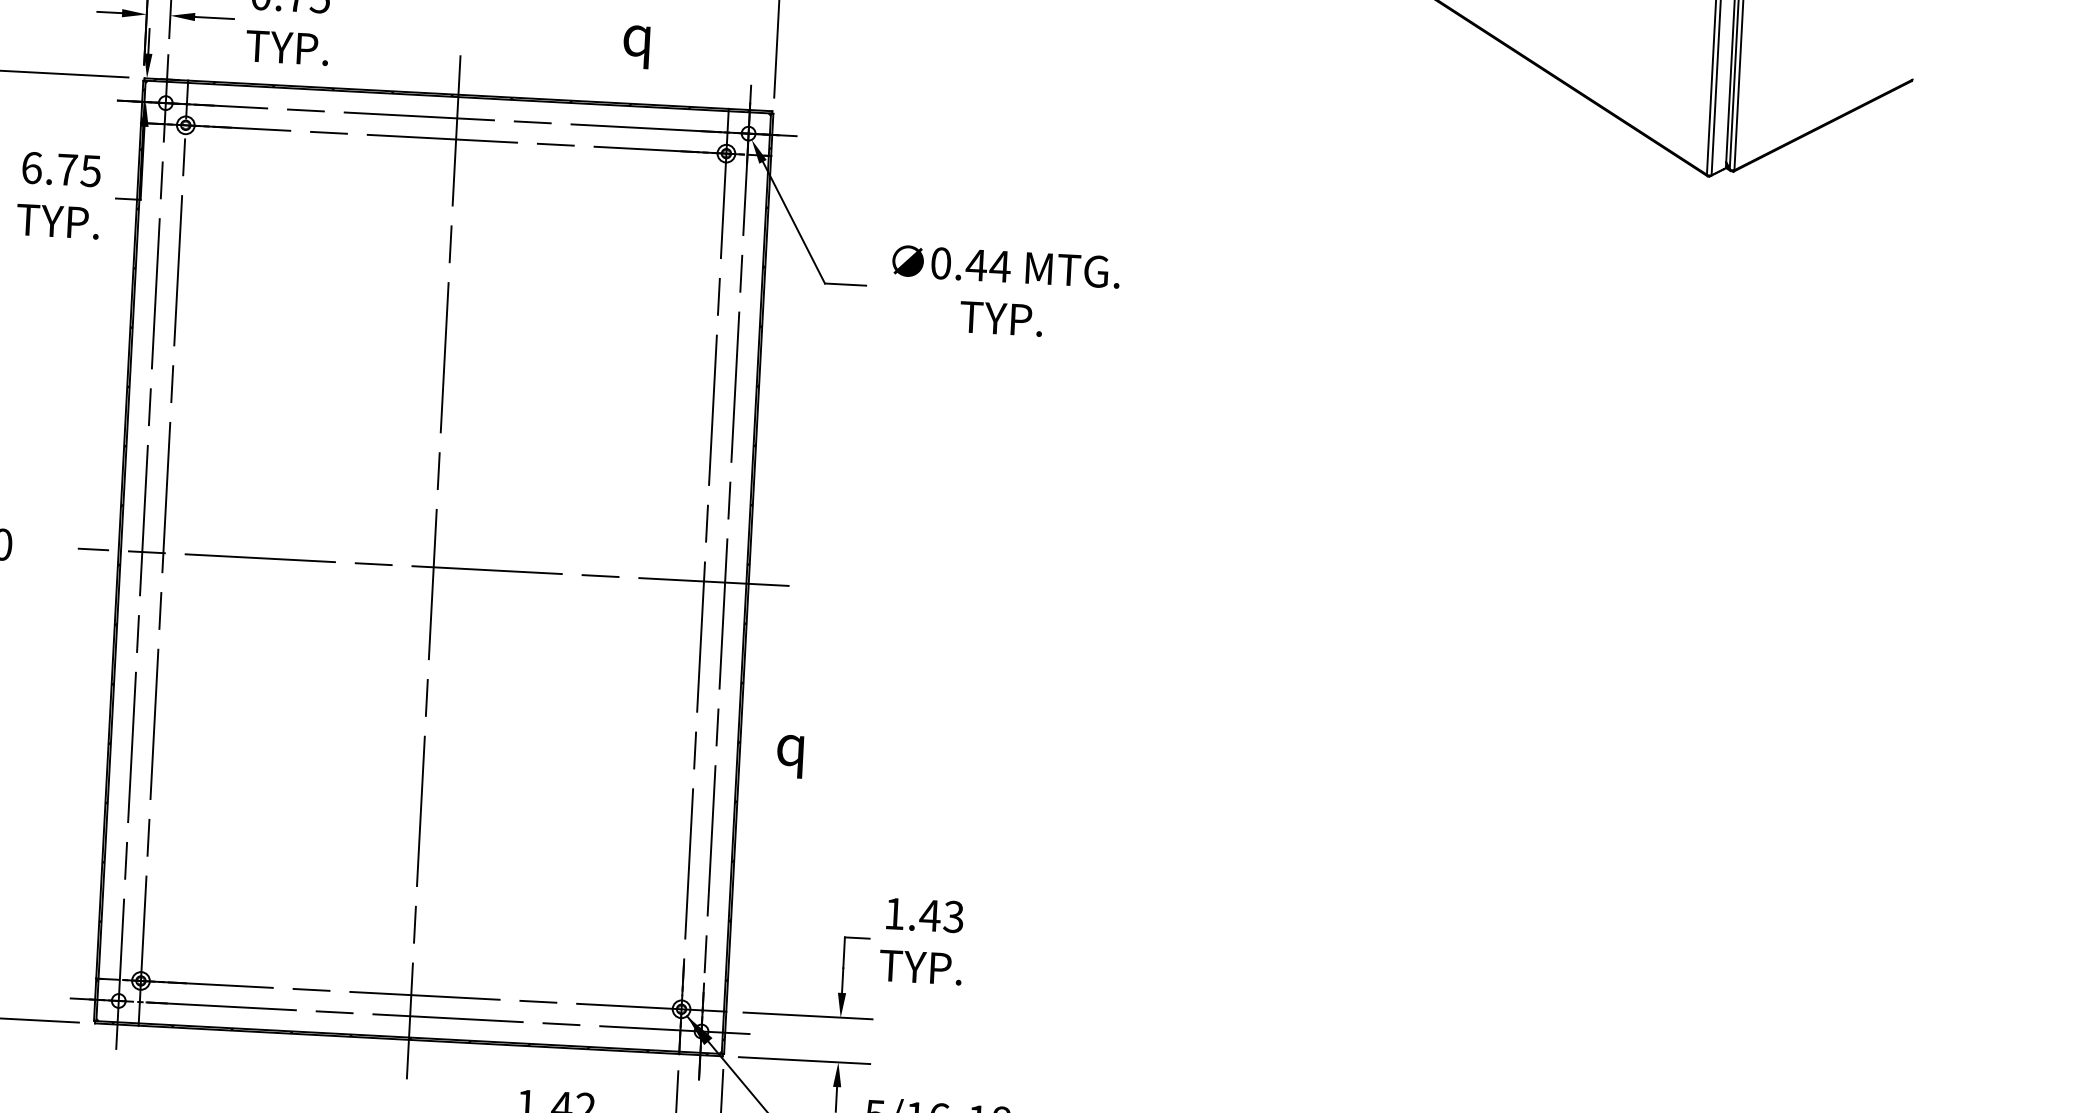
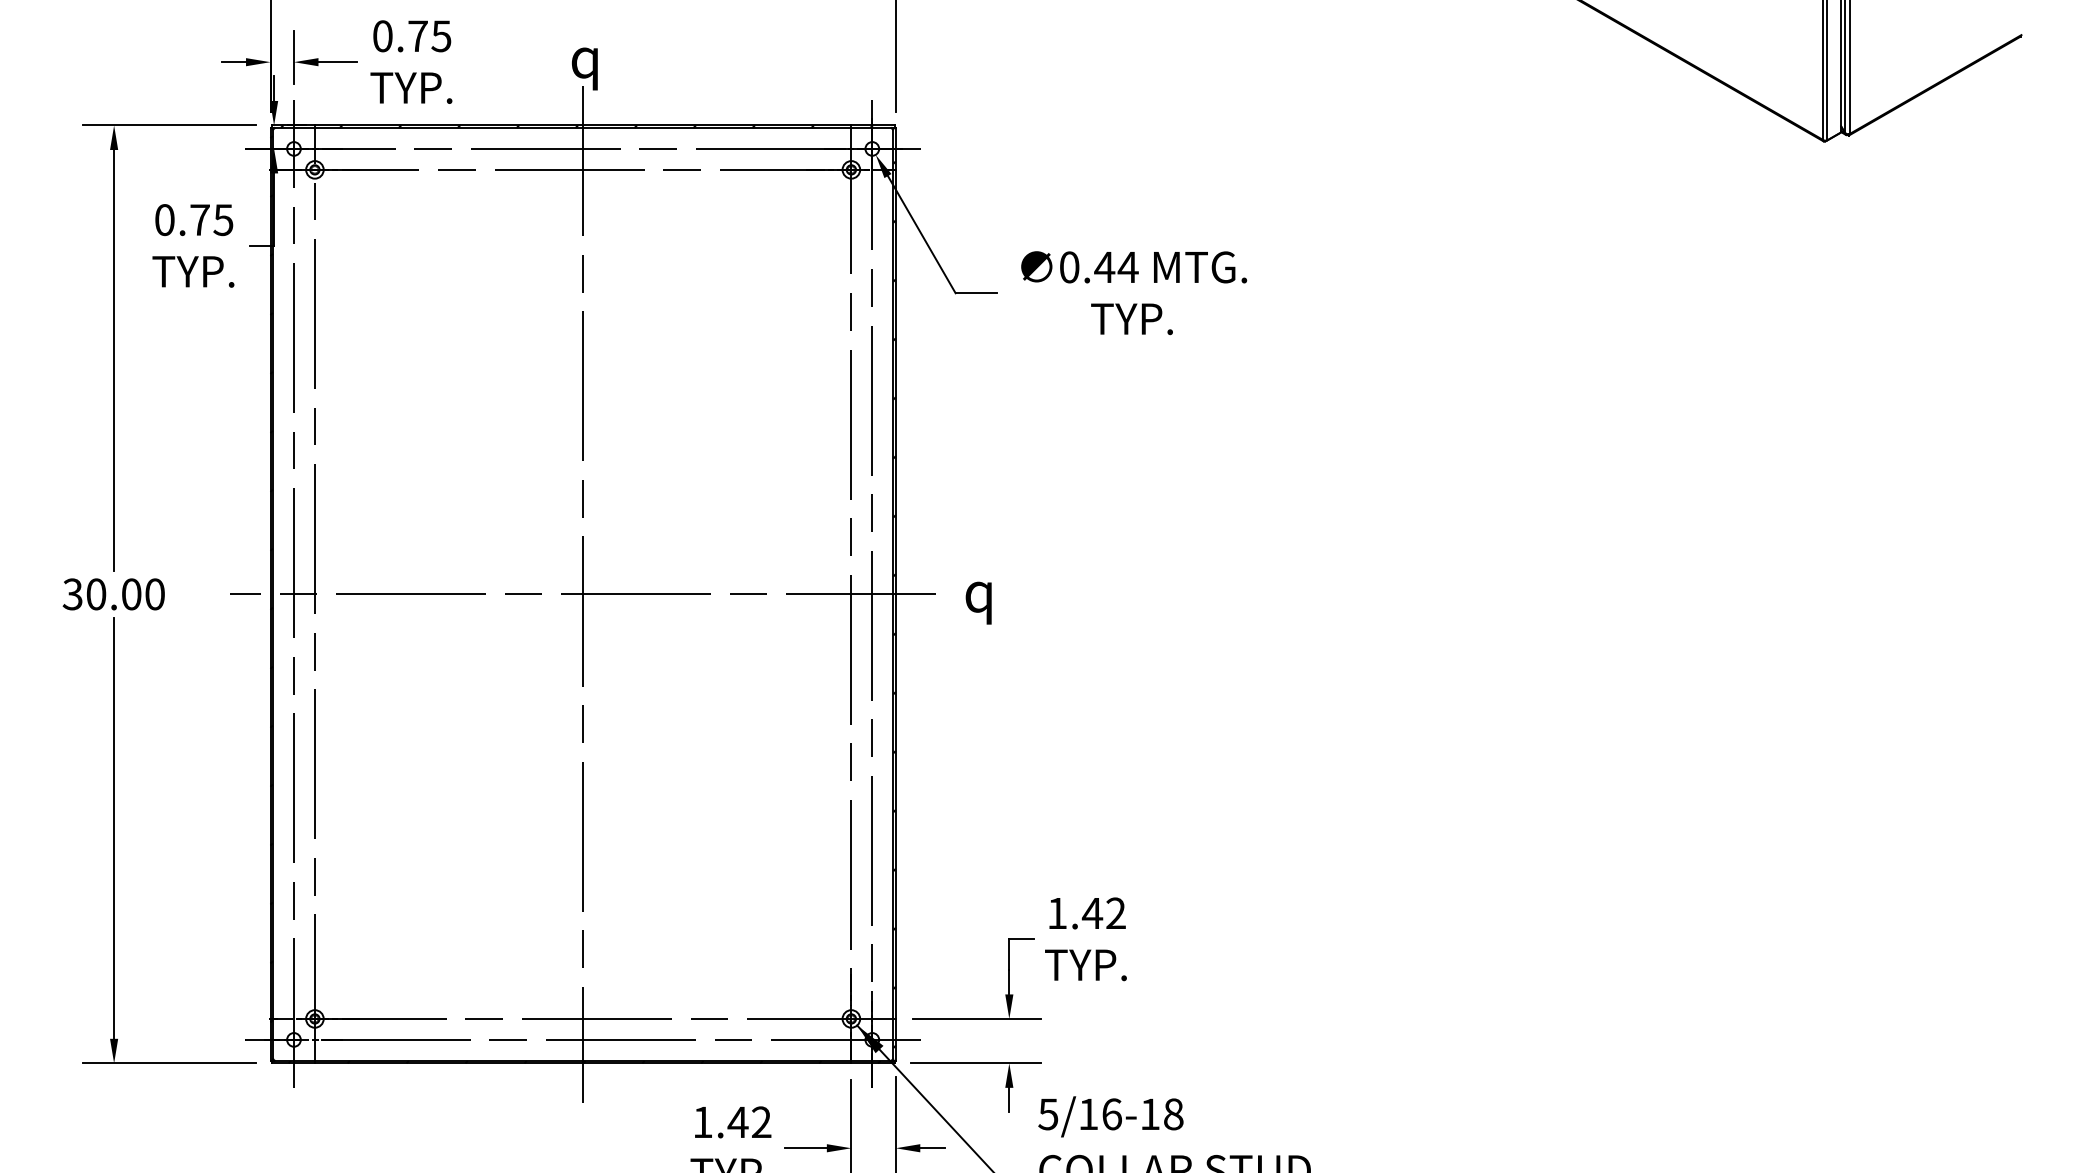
text: (636, 46) -> (584, 68), moved
text: (31, 167) -> (164, 219), 6.75 -> 0.75
text: (789, 755) -> (978, 602), moved
text: (953, 916) -> (1115, 913), 1.43 -> 1.42

